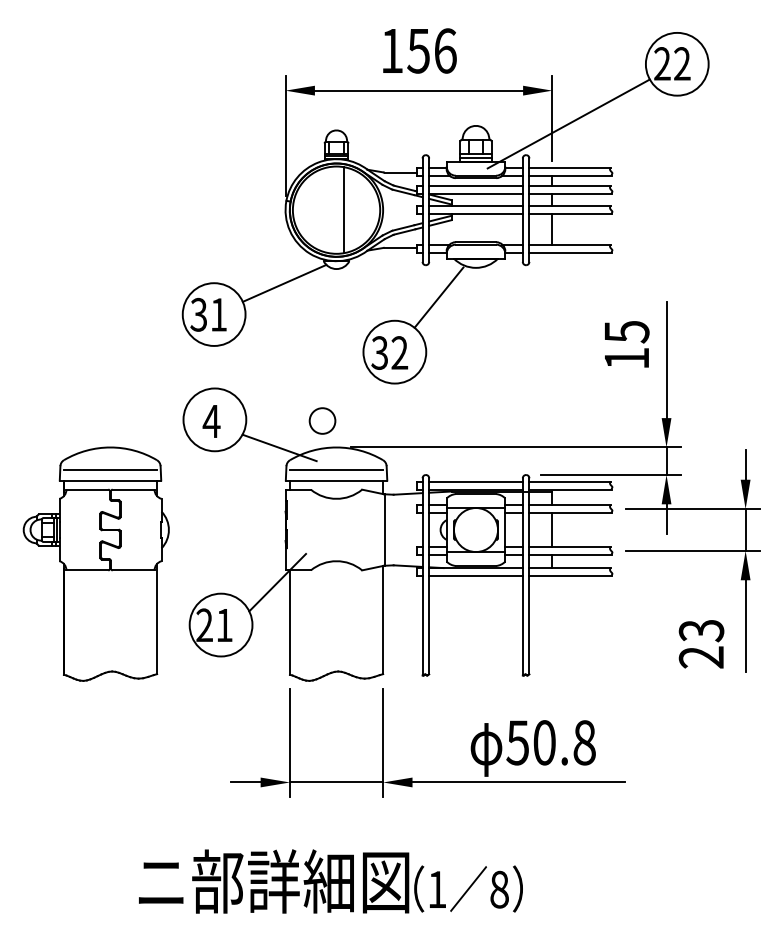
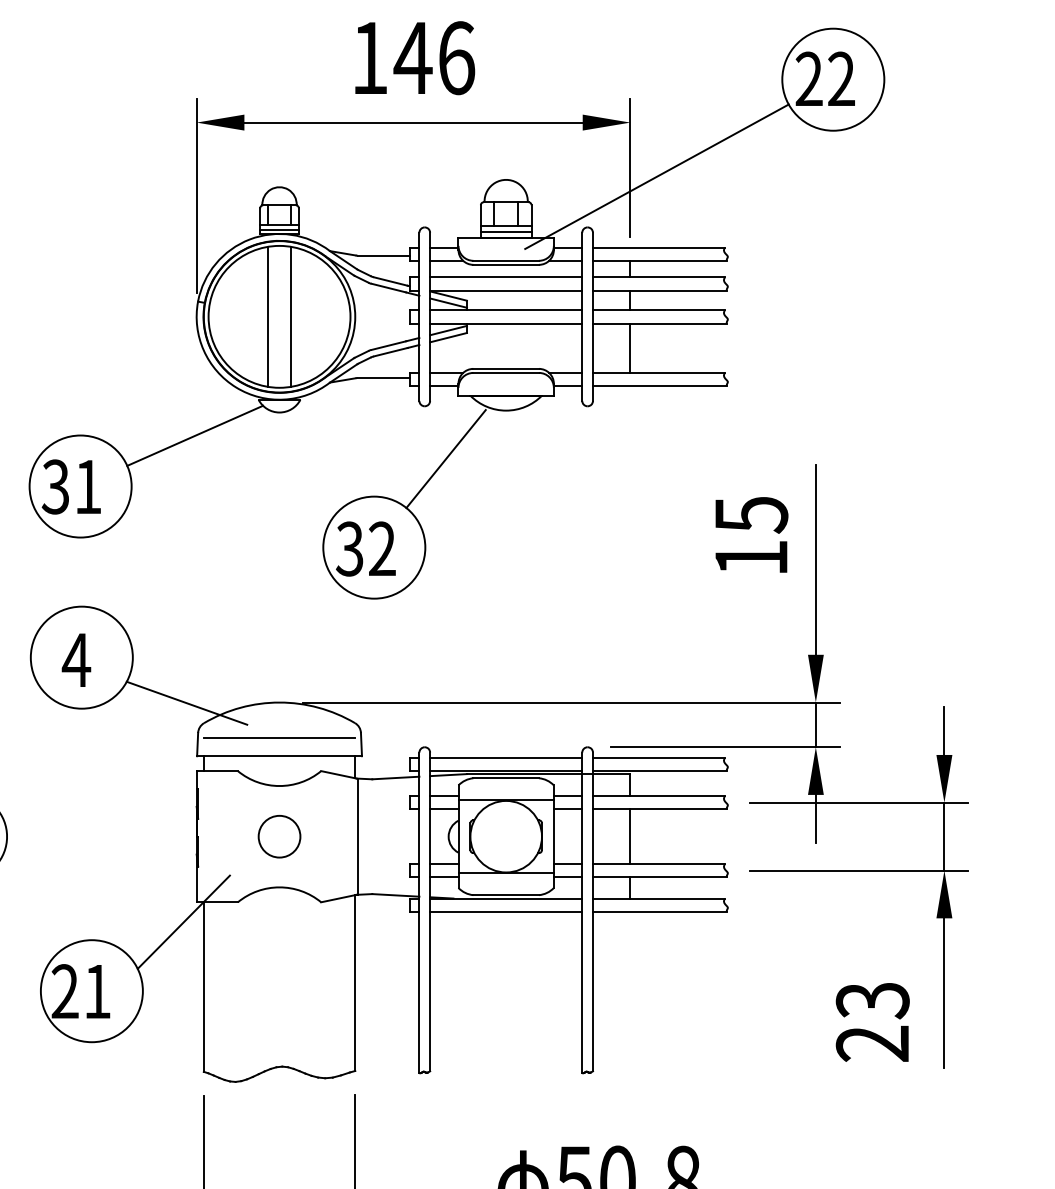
text: (418, 51) -> (412, 58), 156 -> 146
line: (329, 210) -> (268, 317), added
circle: (322, 420) -> (279, 835), moved

